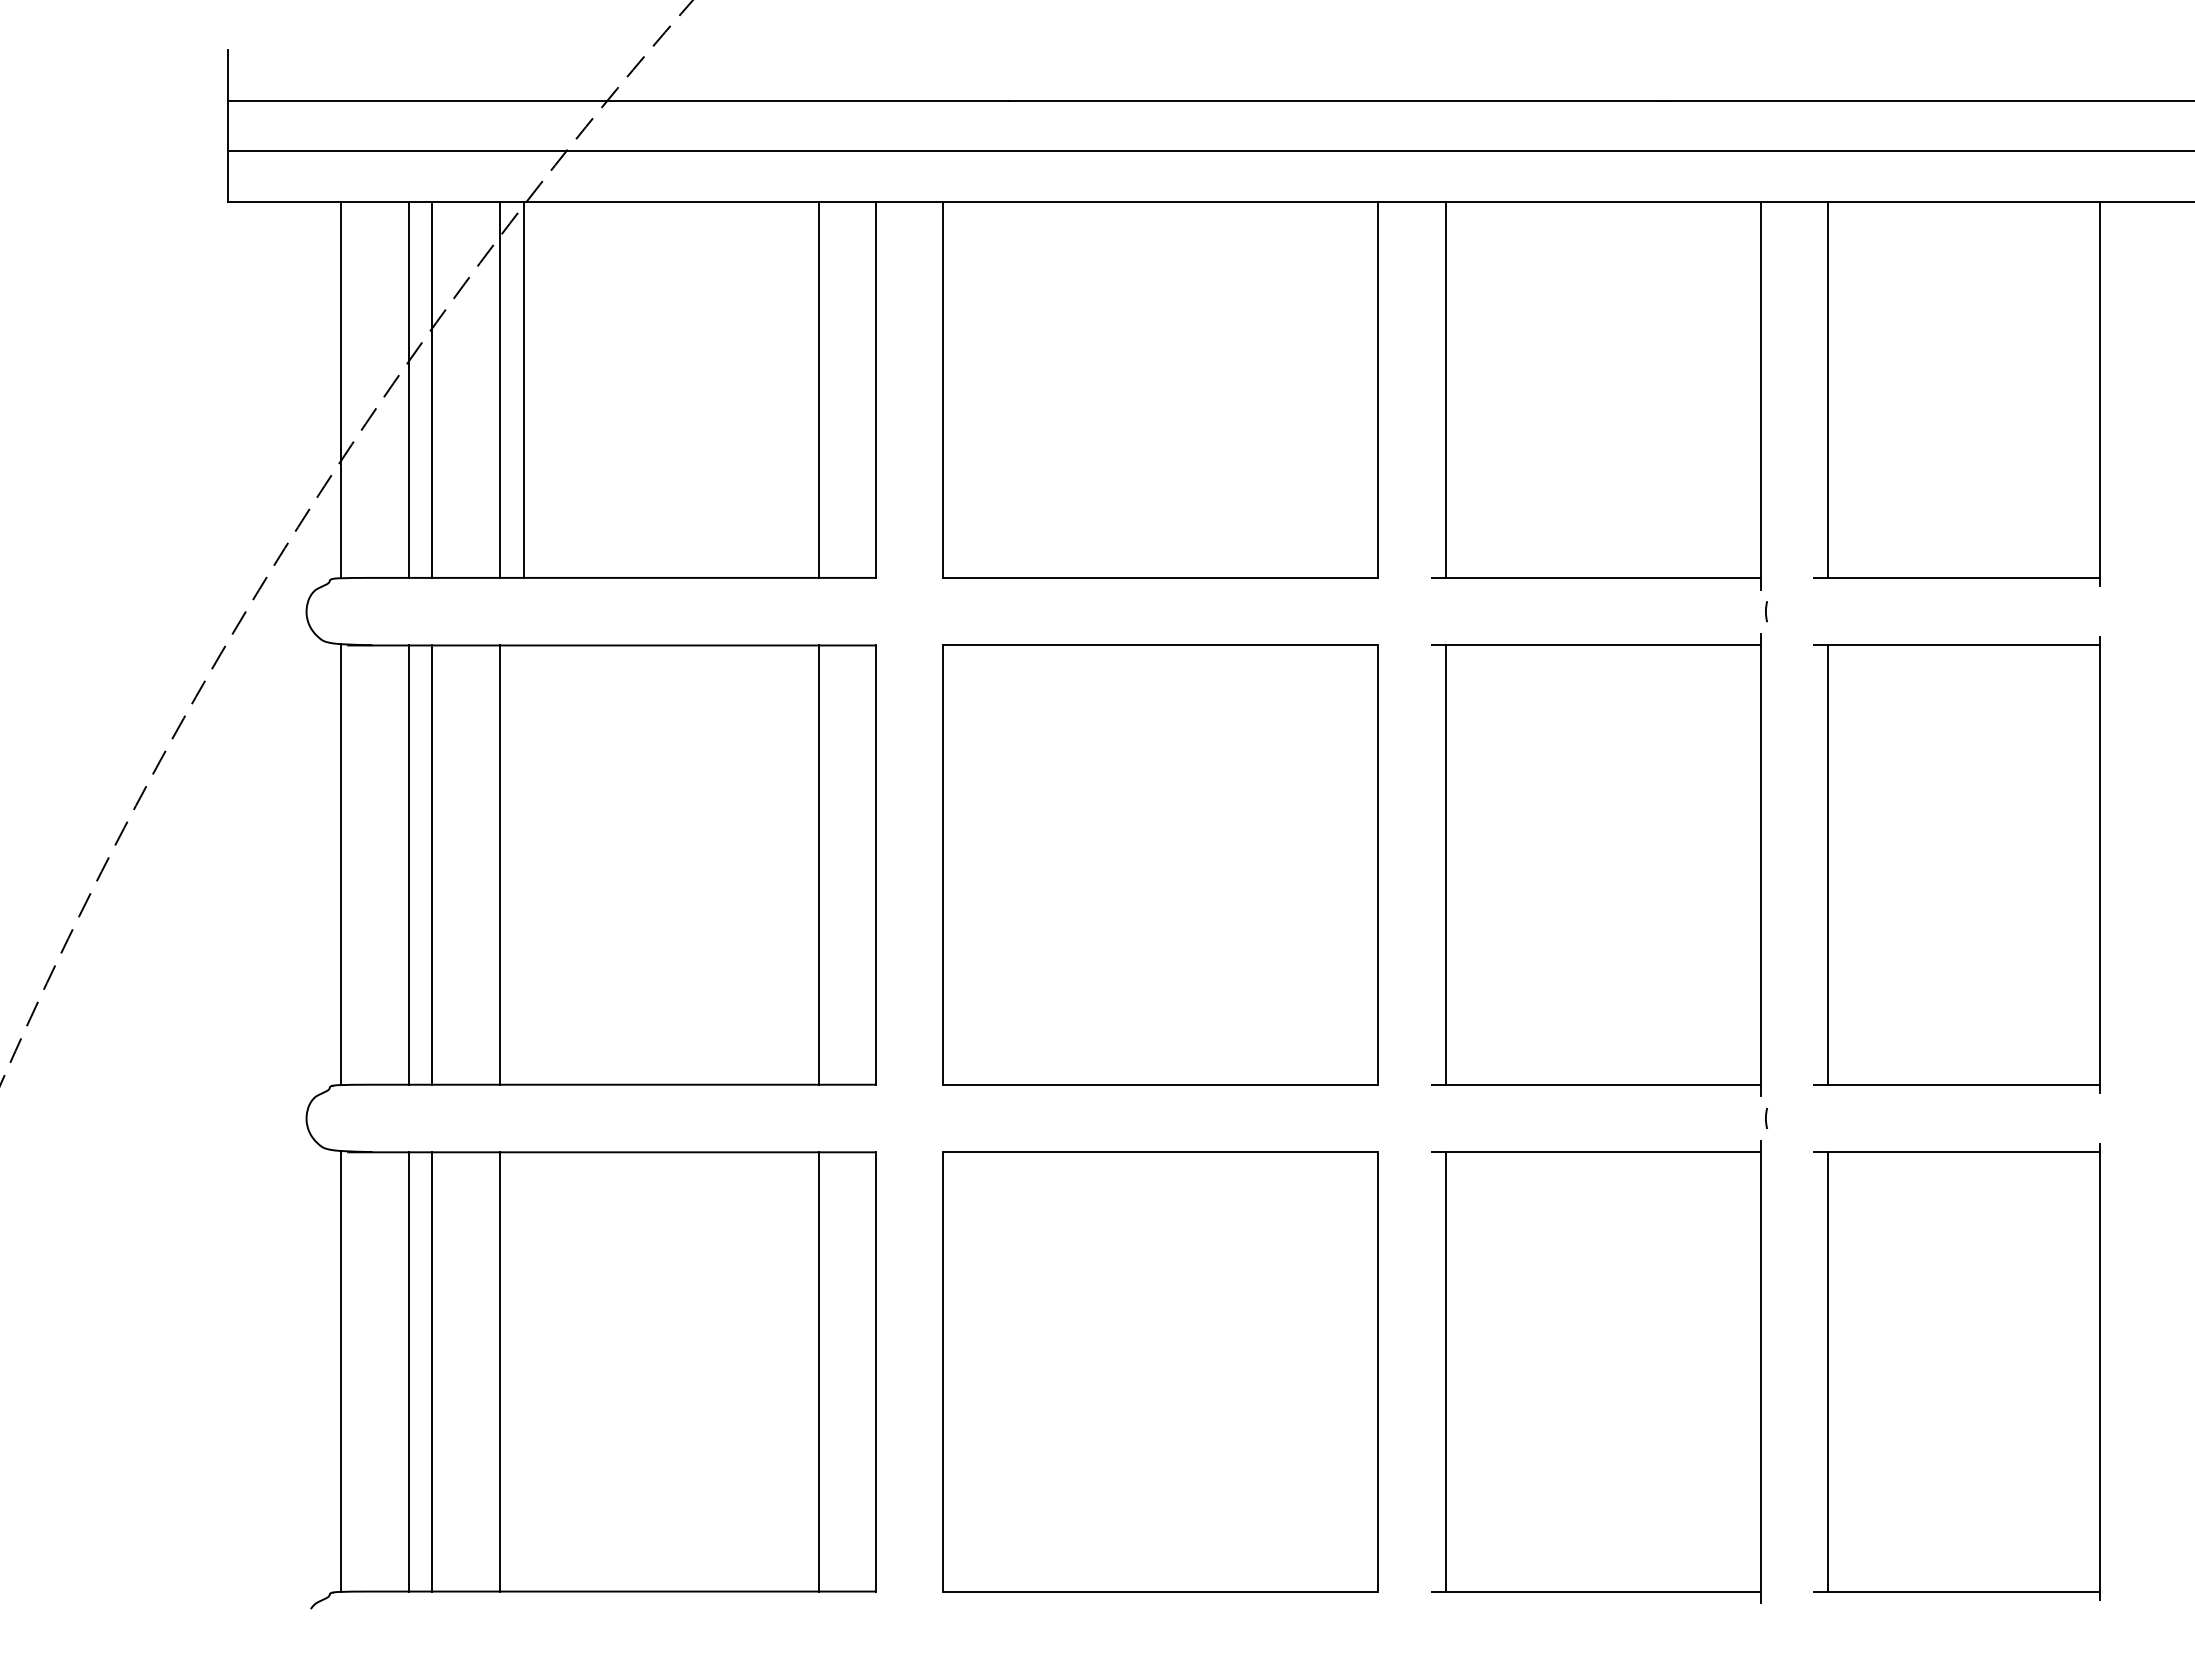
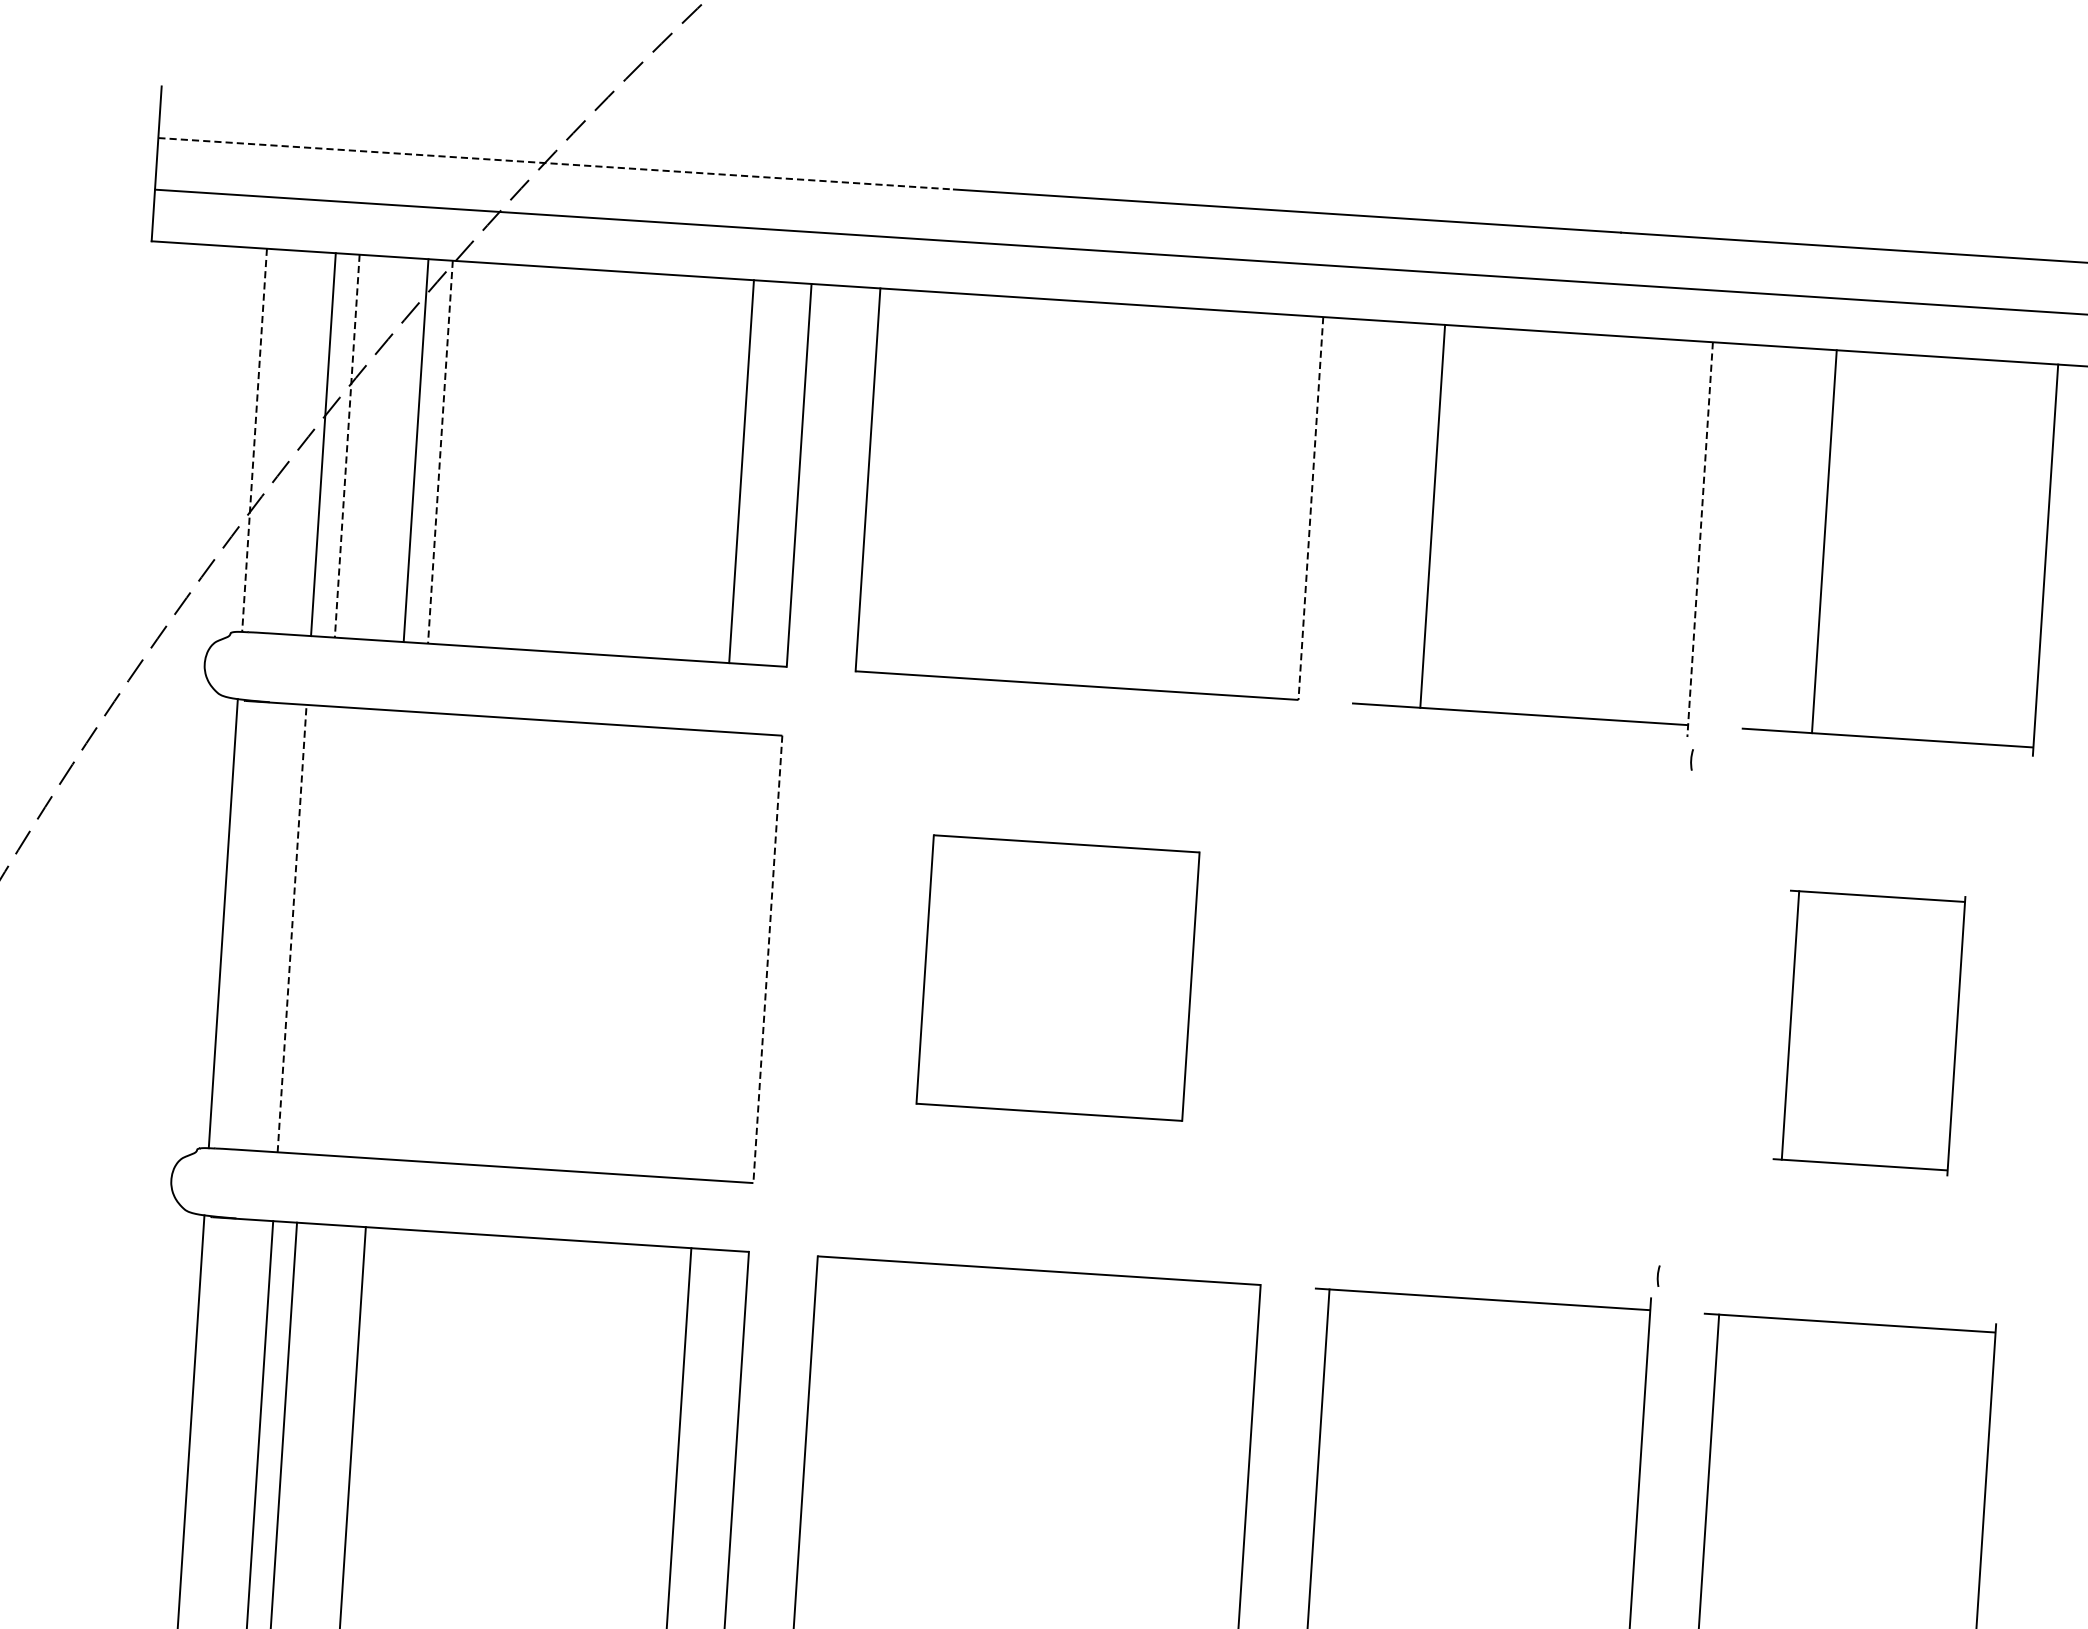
line: (618, 100) -> (556, 163), solid -> dashed
line: (432, 389) -> (347, 445), solid -> dashed
line: (523, 389) -> (440, 451), solid -> dashed
line: (1378, 389) -> (1311, 508), solid -> dashed
line: (1445, 389) -> (1432, 515), moved
line: (1828, 389) -> (1824, 541), moved
line: (341, 390) -> (254, 440), solid -> dashed
line: (1760, 395) -> (1699, 539), solid -> dashed
line: (432, 864) -> (316, 929), removed
line: (499, 864) -> (384, 933), removed
line: (819, 864) -> (710, 955), removed
part: (1160, 864) -> (1057, 977), size x0.6
part: (1596, 864) -> (1501, 1006), removed
part: (1956, 864) -> (1868, 1029), size x0.6
line: (408, 865) -> (291, 929), solid -> dashed
line: (875, 865) -> (767, 959), solid -> dashed

